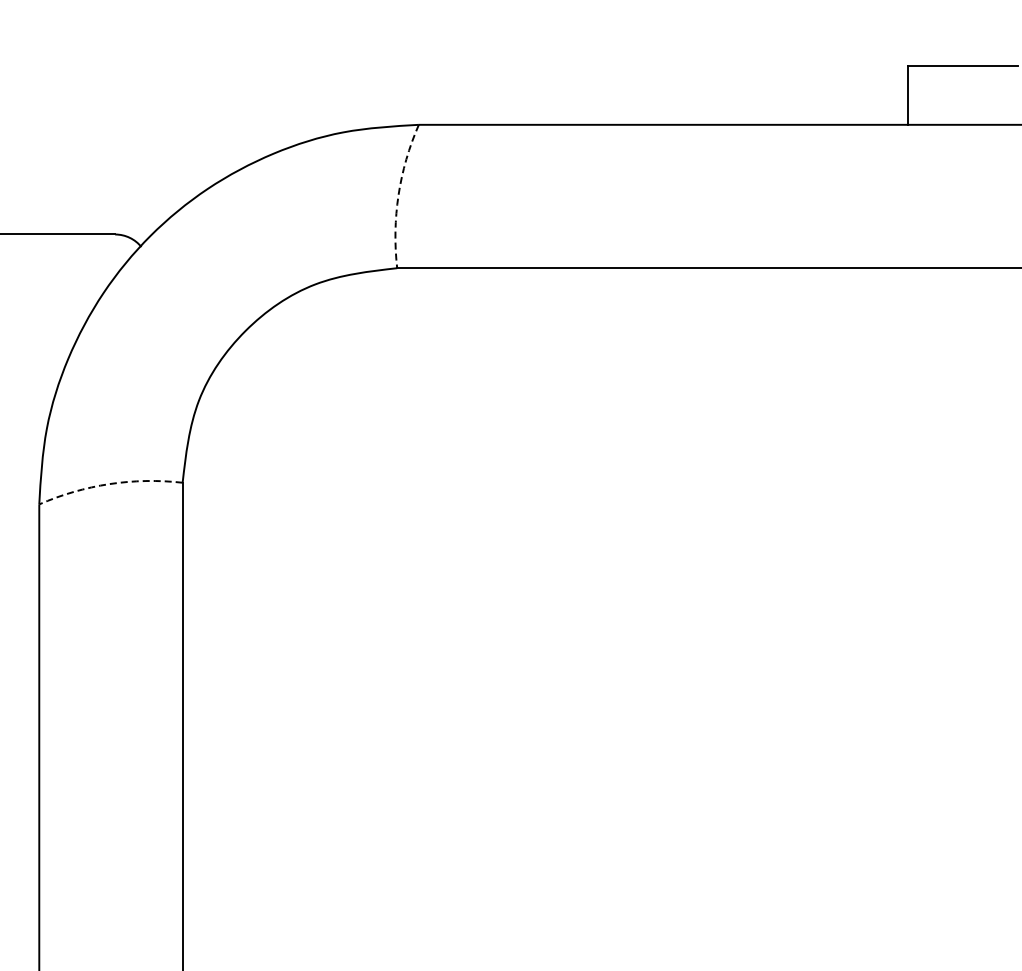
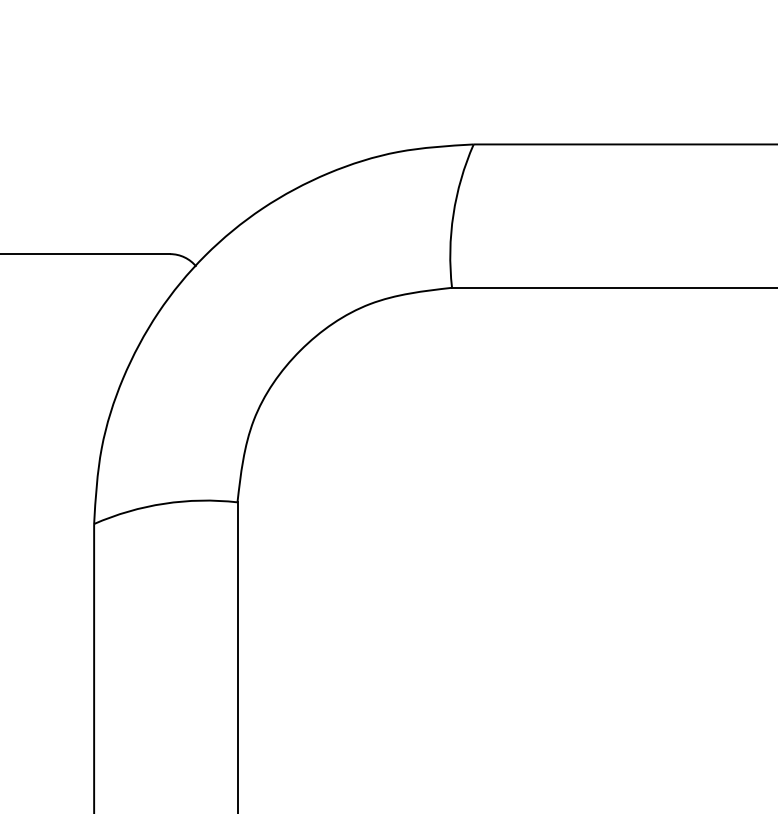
arc: (398, 195) -> (453, 215), dashed -> solid
arc: (109, 484) -> (164, 504), dashed -> solid

